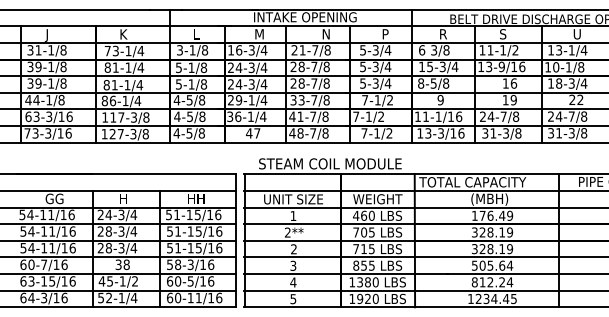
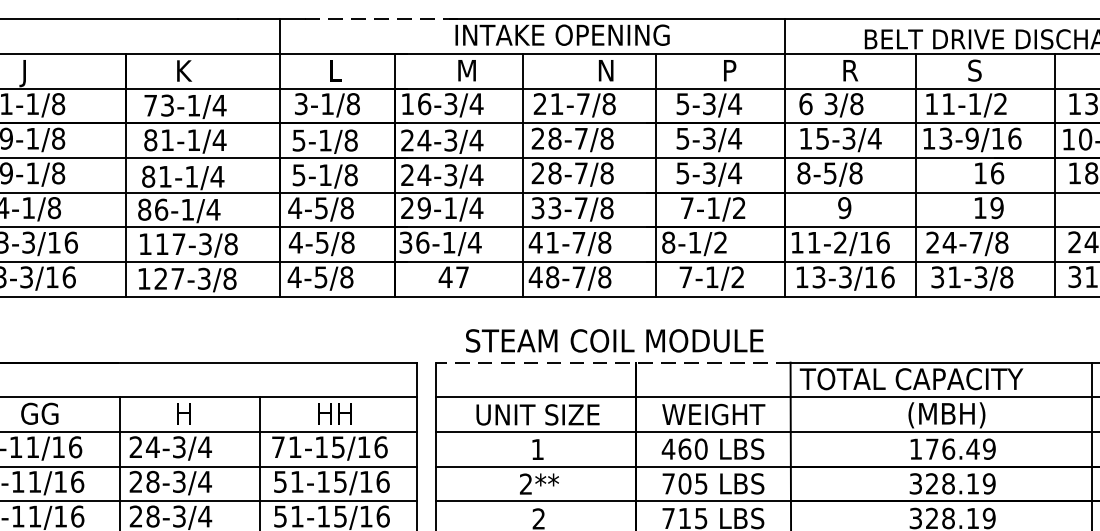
line: (219, 9) -> (383, 19), solid -> dashed
text: (356, 116) -> (669, 242), 7-1/2 -> 8-1/2
text: (438, 116) -> (840, 242), 11-1/16 -> 11-2/16
line: (329, 174) -> (612, 362), solid -> dashed
text: (168, 214) -> (277, 446), 51-15/16 -> 71-15/16

